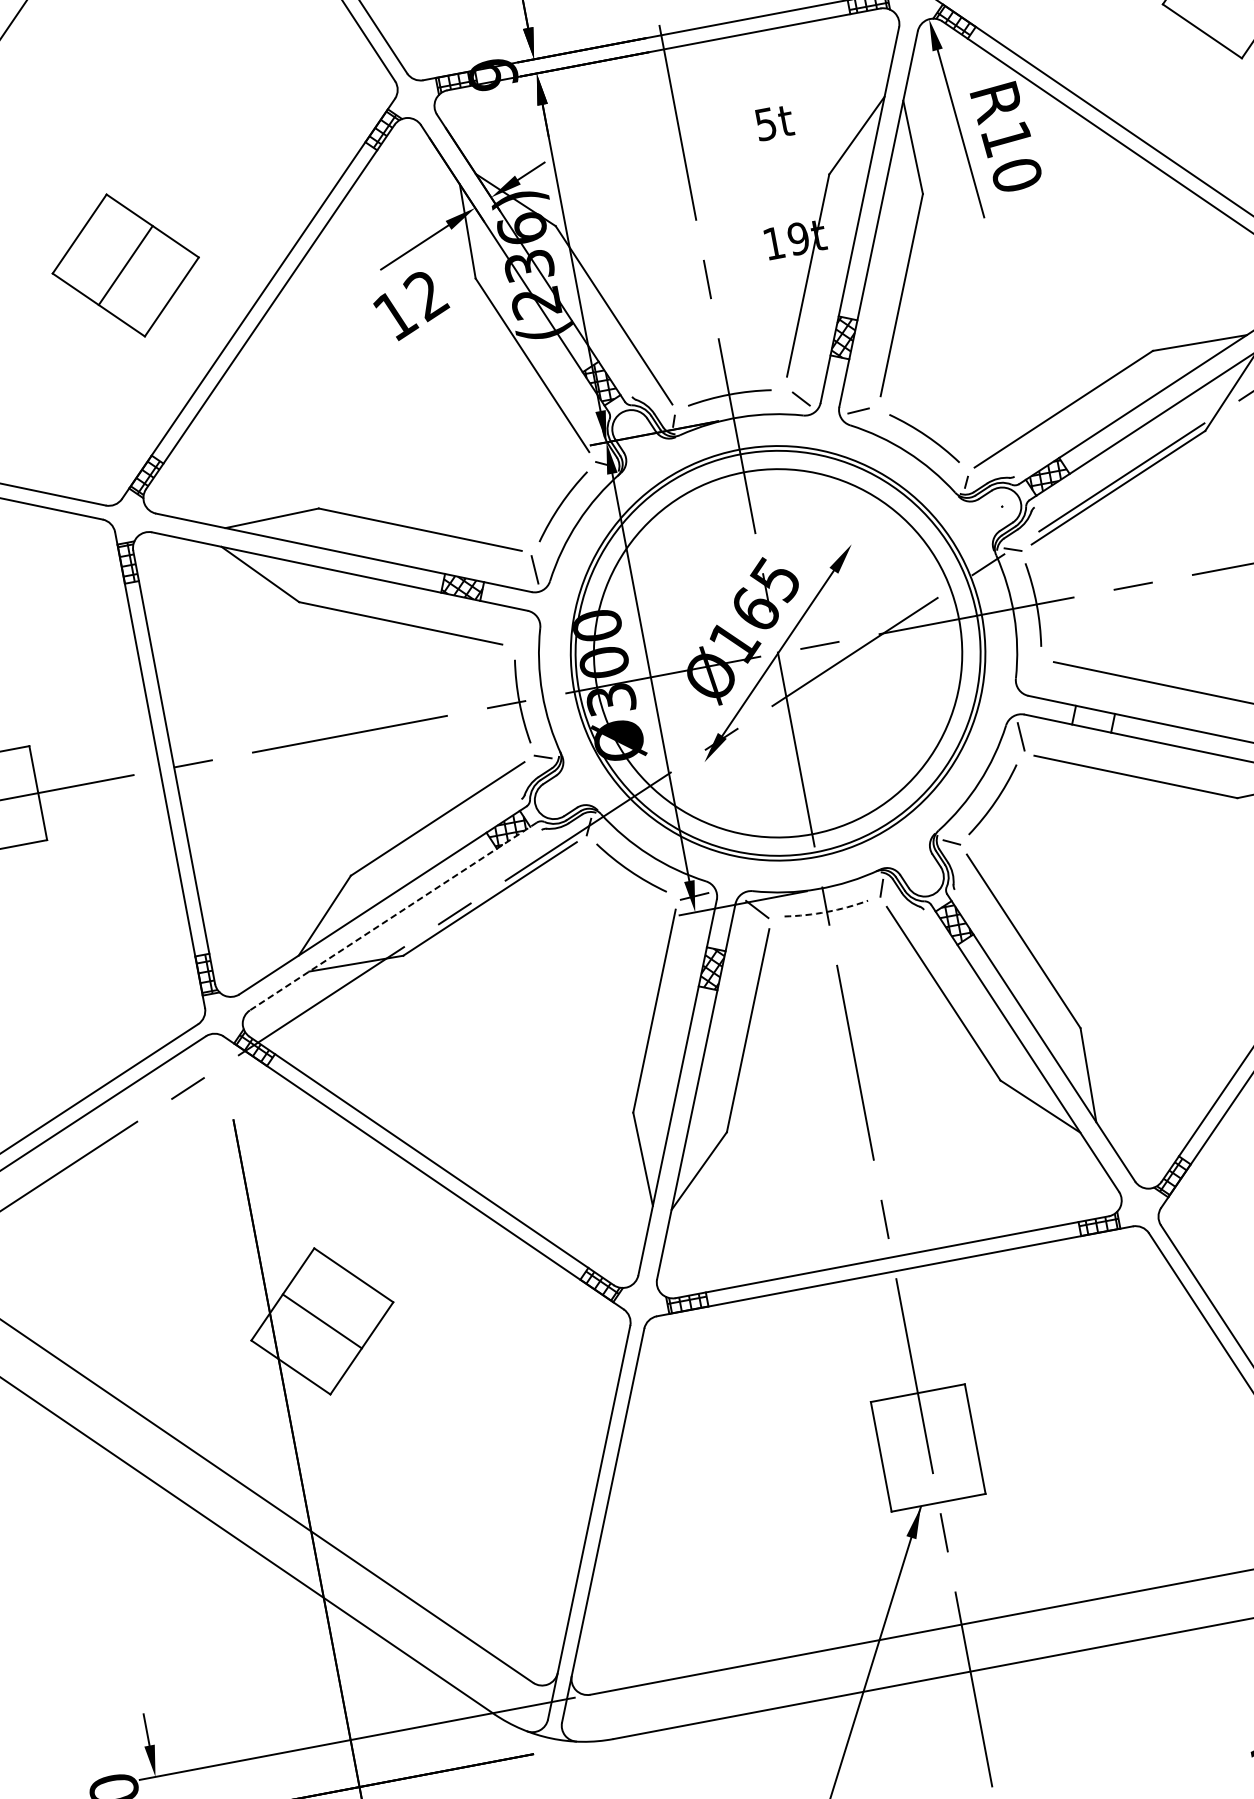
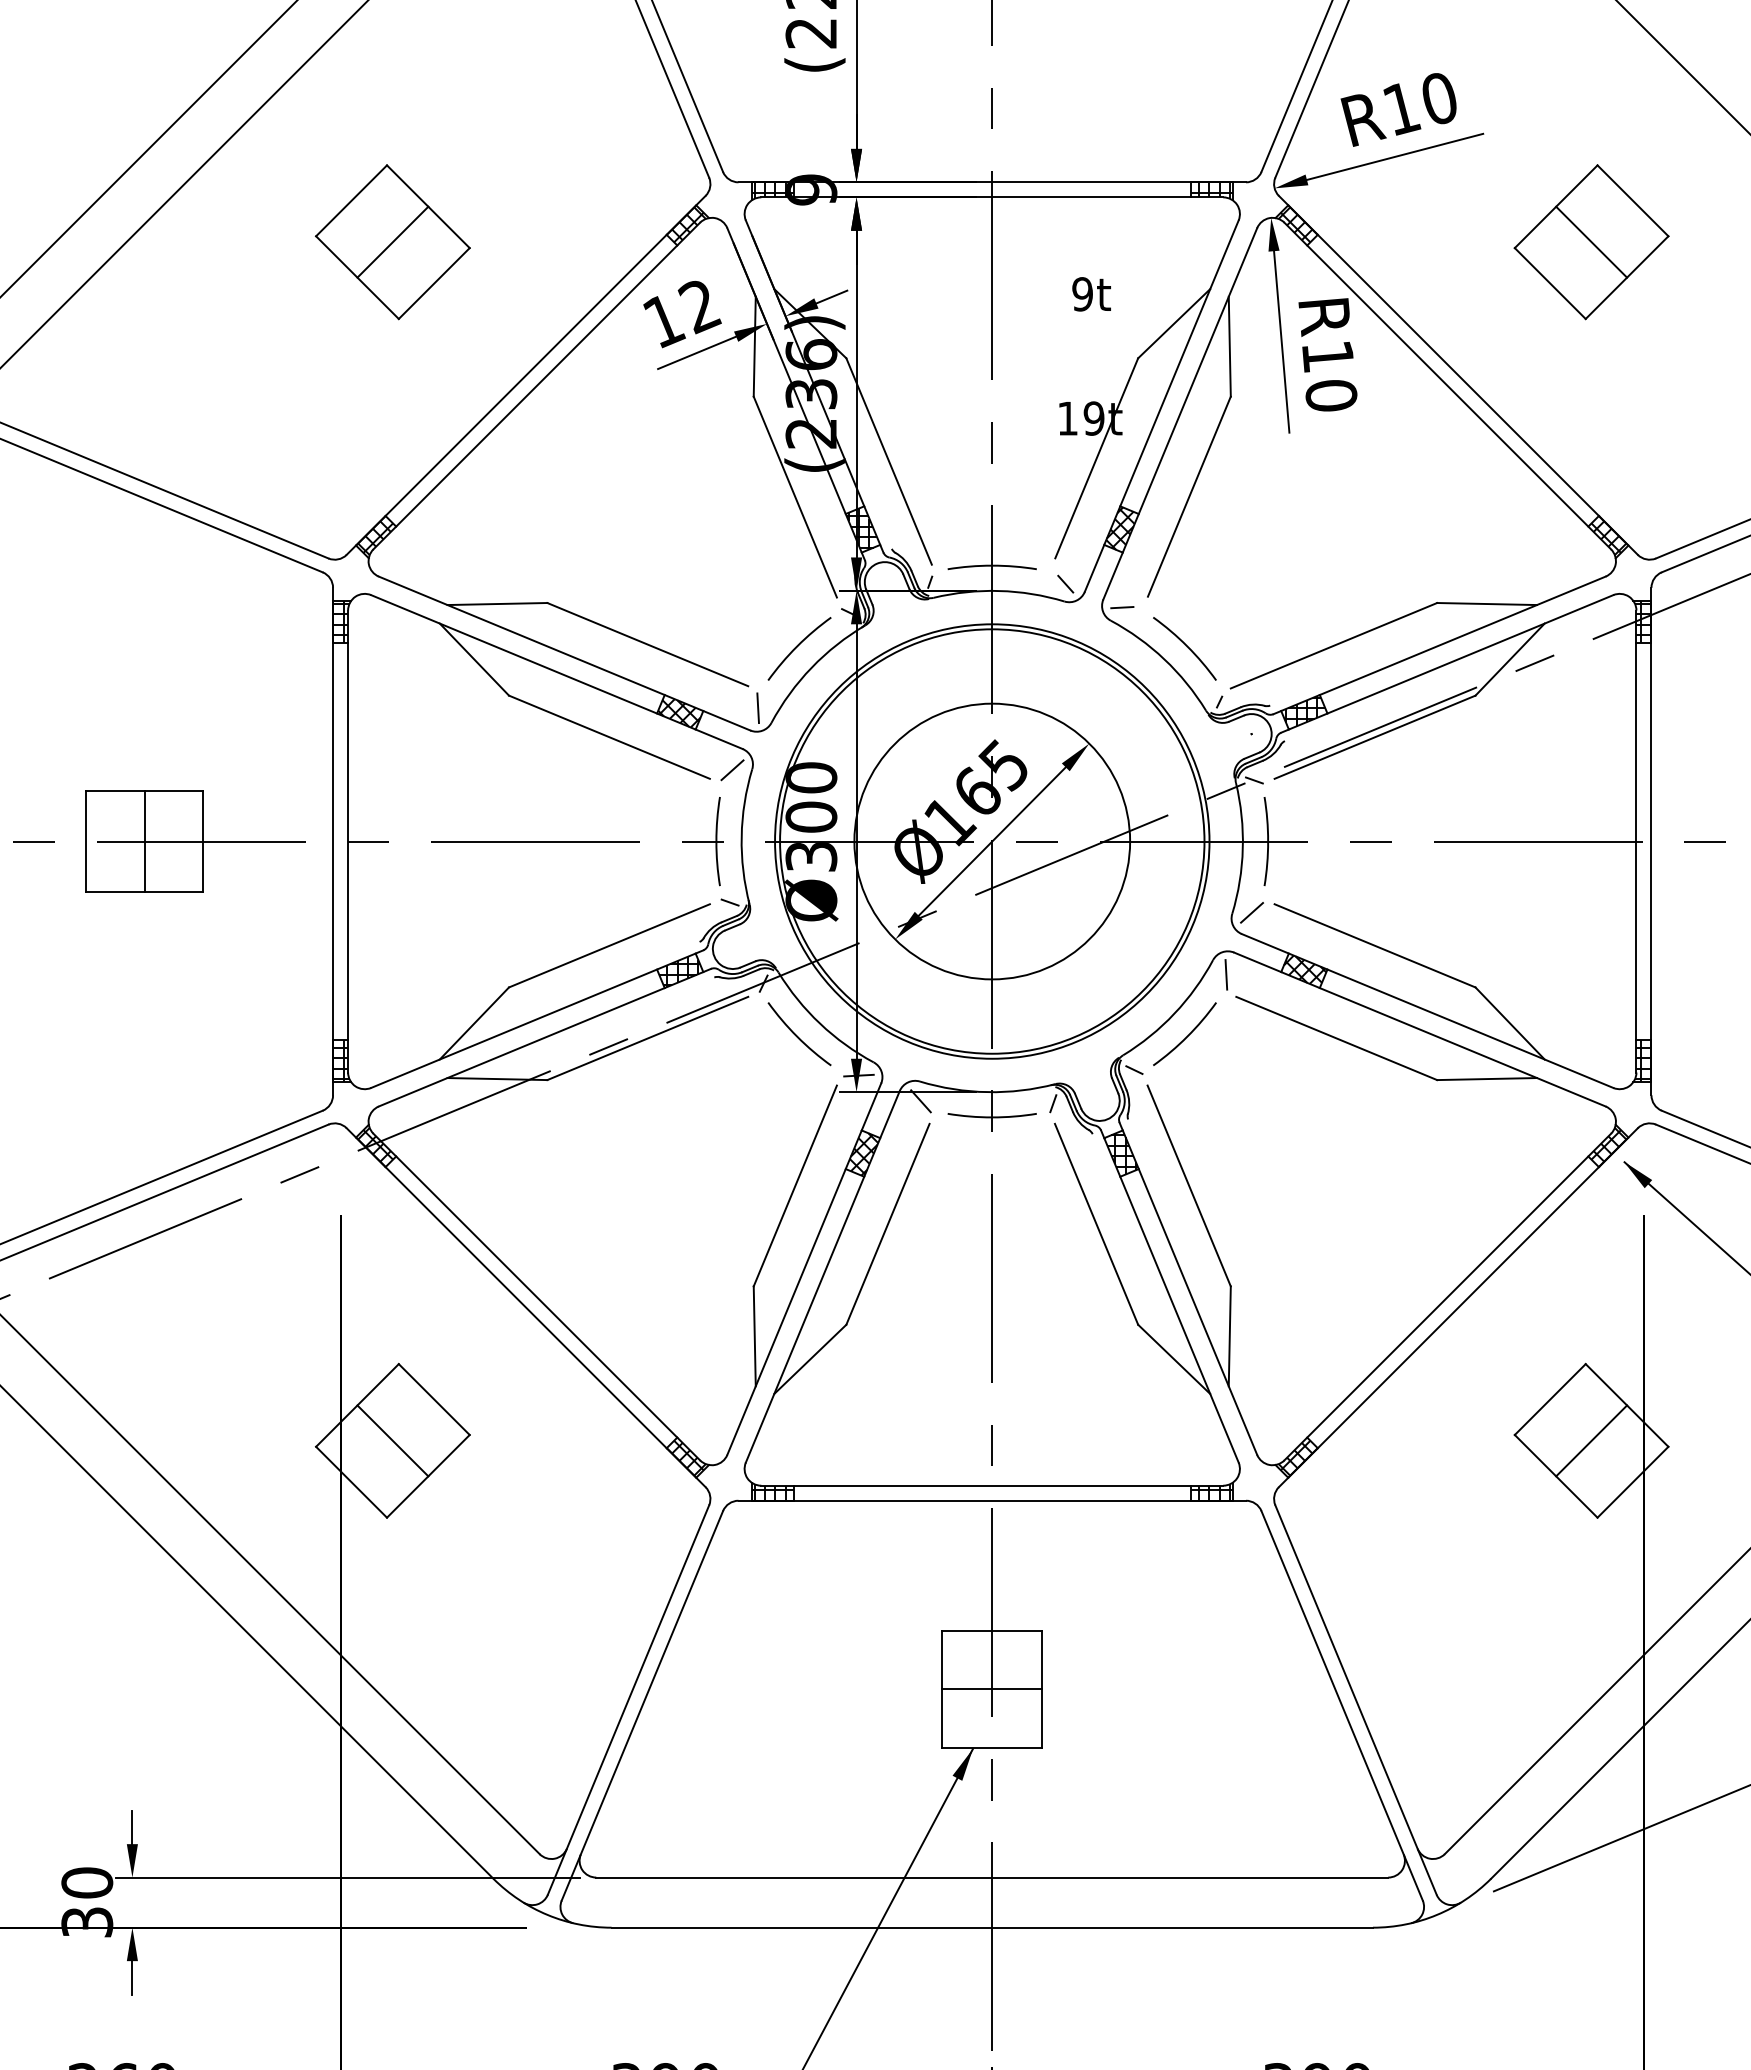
text: (765, 124) -> (1082, 294), 5t -> 9t
part: (125, 265) -> (392, 242), moved
text: (411, 305) -> (682, 314), moved
line: (521, 632) -> (732, 770), added
circle: (778, 653) -> (992, 841), size x0.71
line: (1034, 673) -> (1252, 912), added
hatch: (1092, 718) -> (1303, 969), added
arc: (827, 912) -> (992, 1117), dashed -> solid
line: (393, 916) -> (544, 1037), dashed -> solid
line: (928, 1448) -> (992, 1689), added

